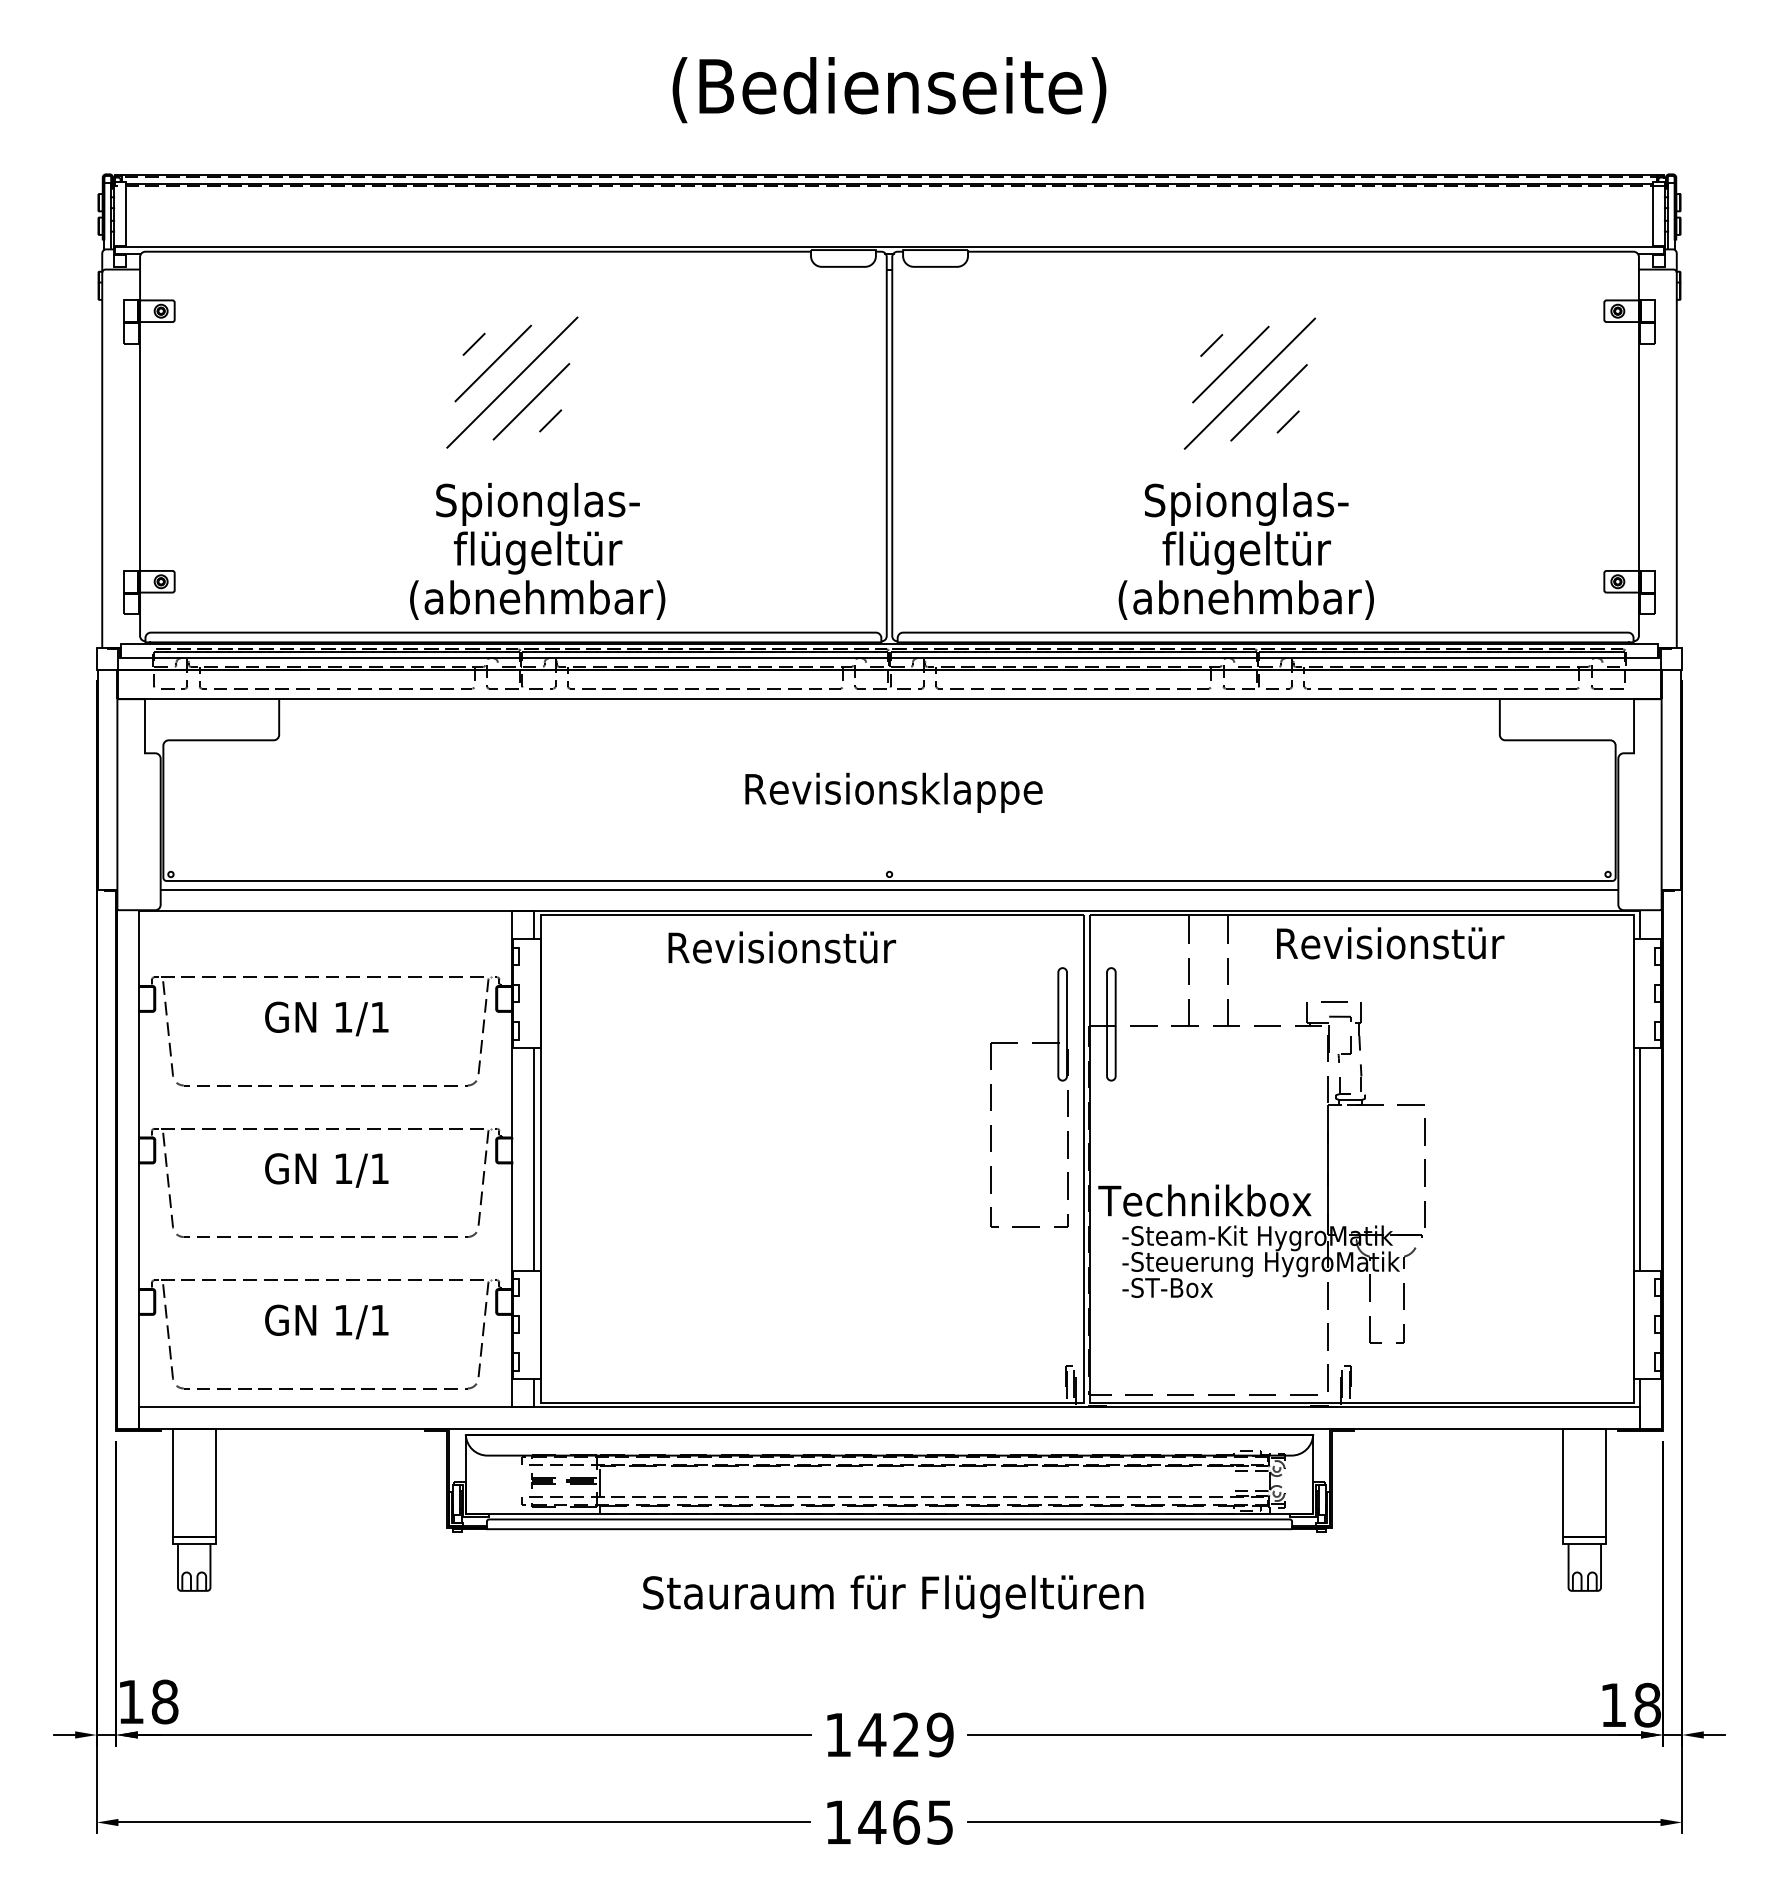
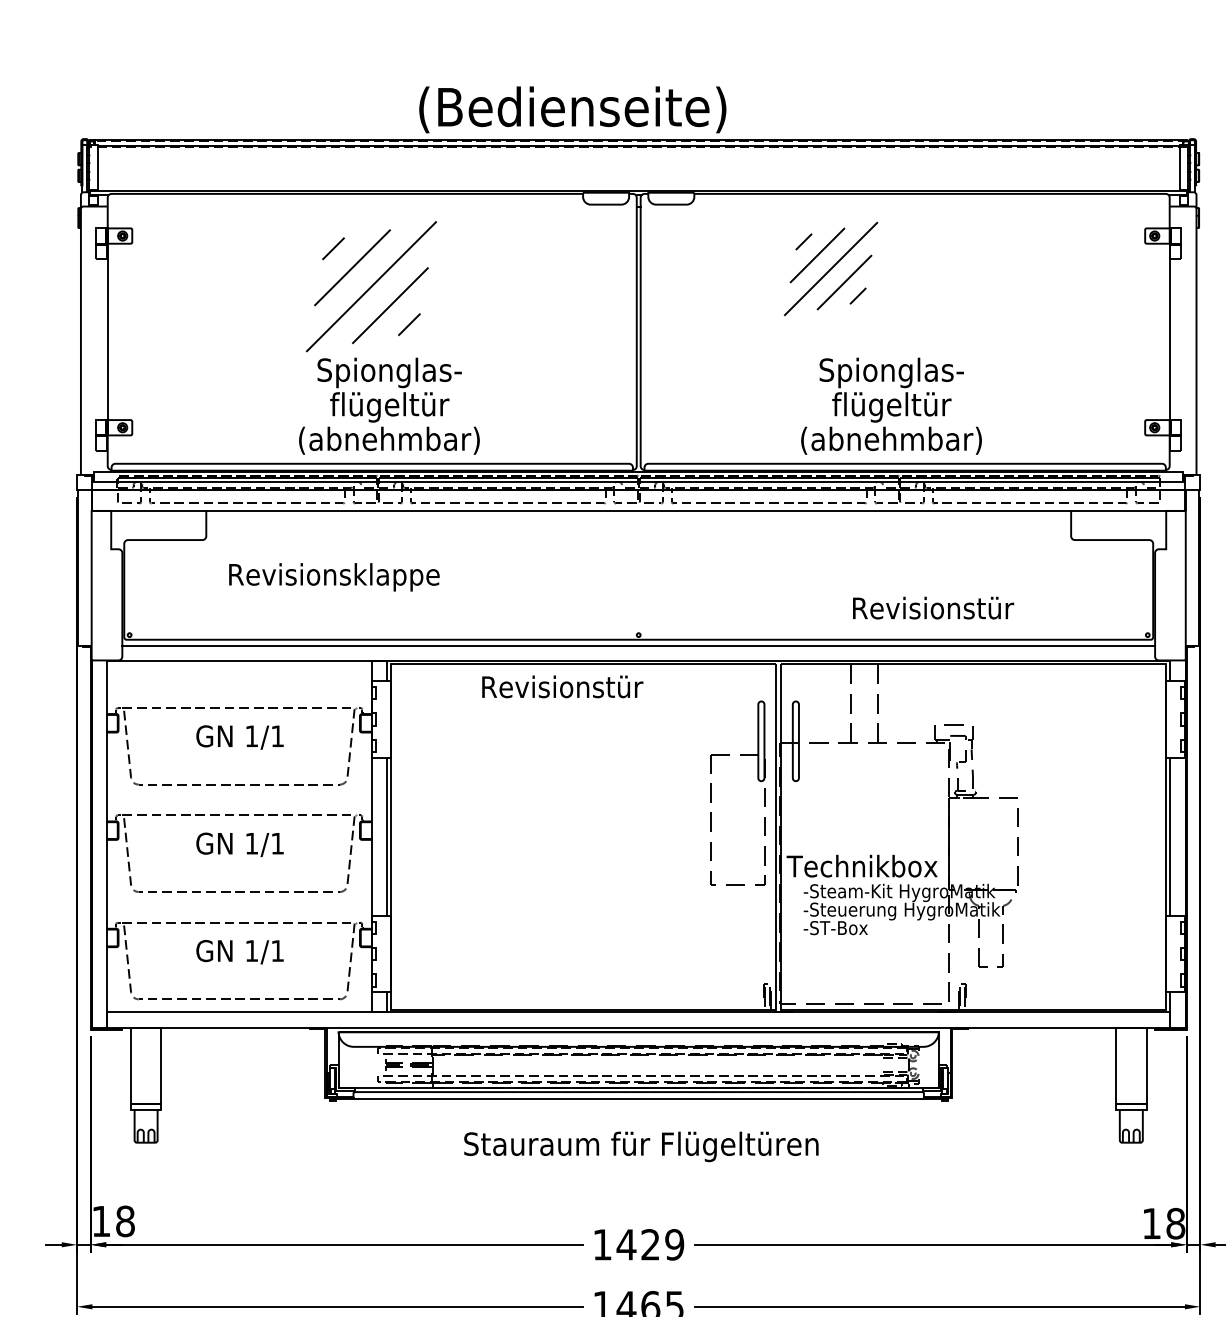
text: (889, 90) -> (572, 110), moved
part: (512, 382) -> (371, 286), size x1.4
part: (1249, 383) -> (830, 268), moved
text: (893, 792) -> (334, 577), moved
text: (1390, 943) -> (933, 608), moved

